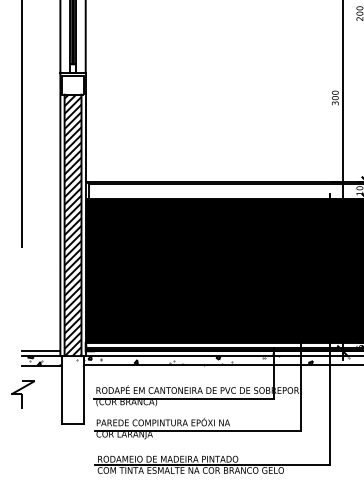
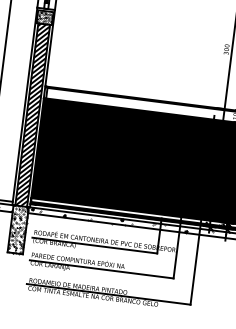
hatch: (73, 85) -> (45, 17), added
hatch: (73, 389) -> (18, 229), added

